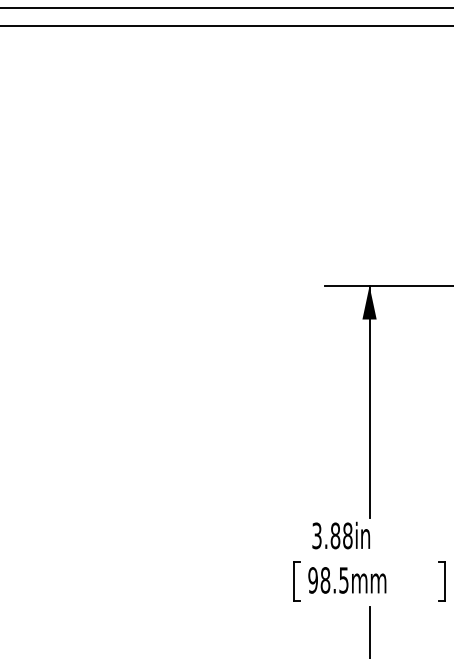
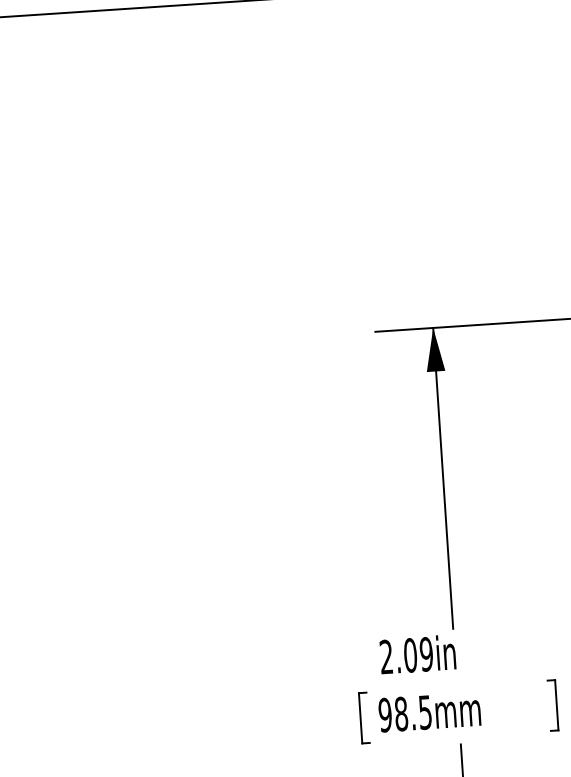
text: (332, 535) -> (406, 655), 3.88in -> 2.09in

